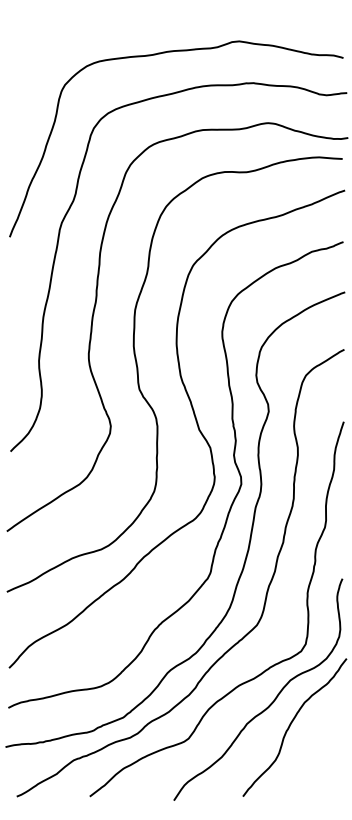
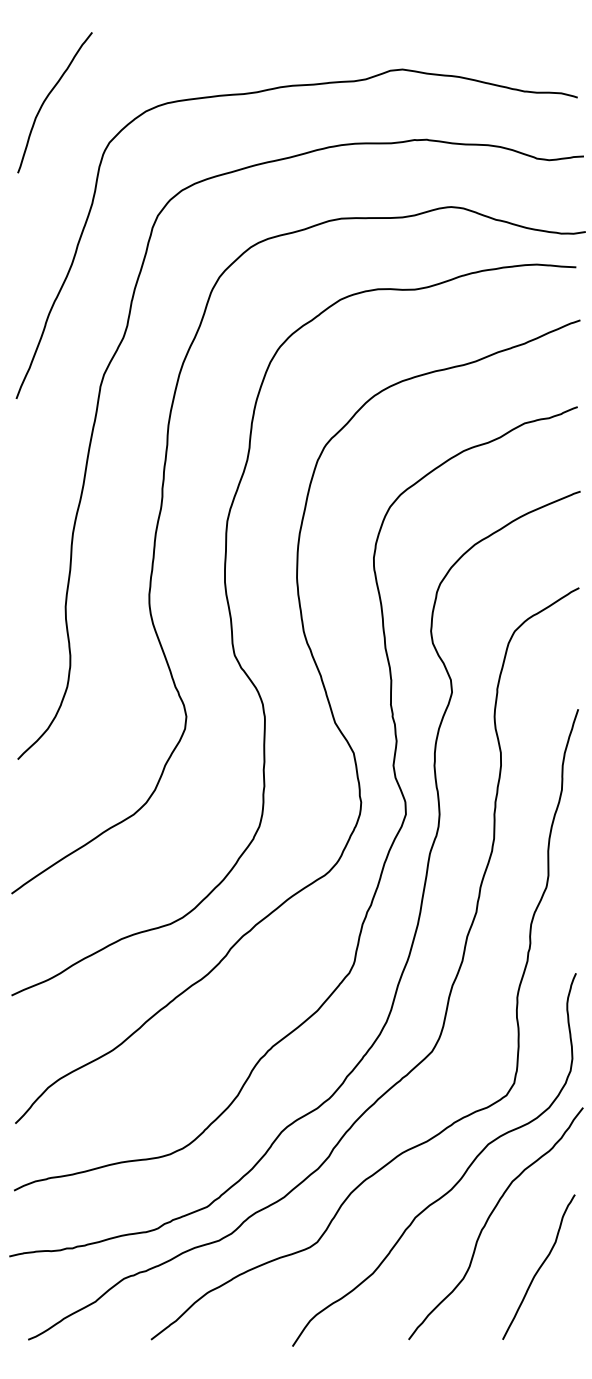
curve: (29, 57) -> (49, 96), added
curve: (320, 753) -> (539, 1267), added

